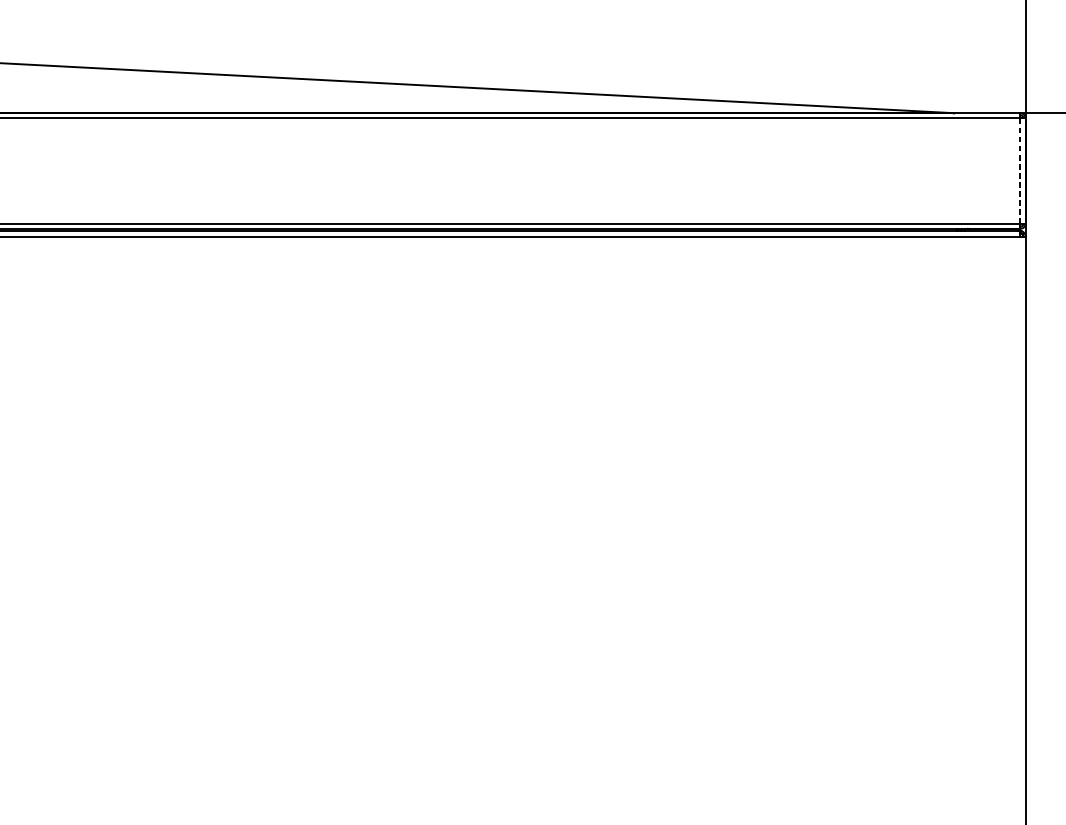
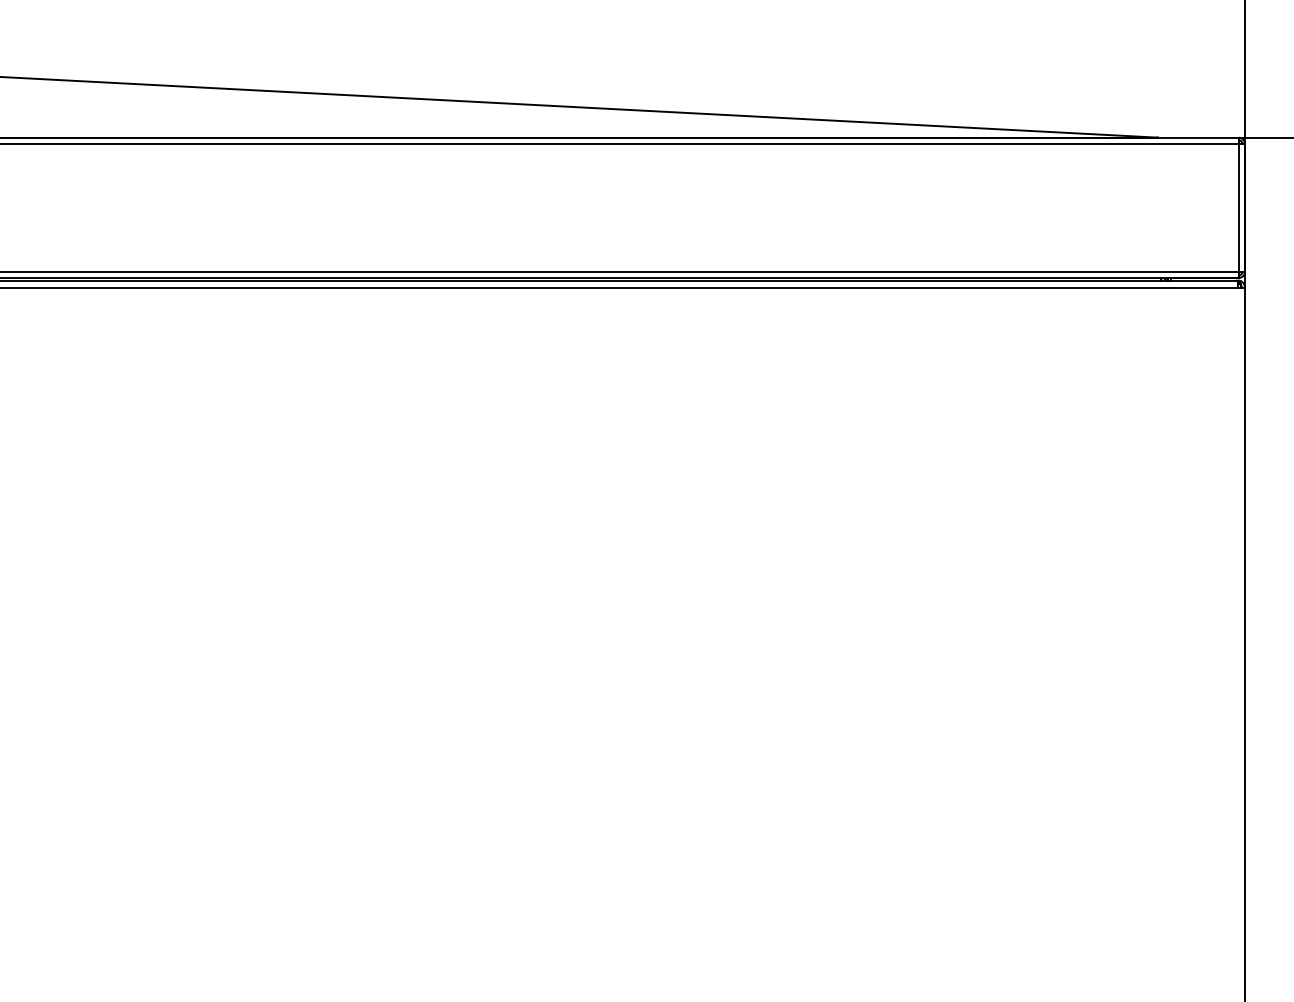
line: (1020, 170) -> (1238, 207), dashed -> solid

